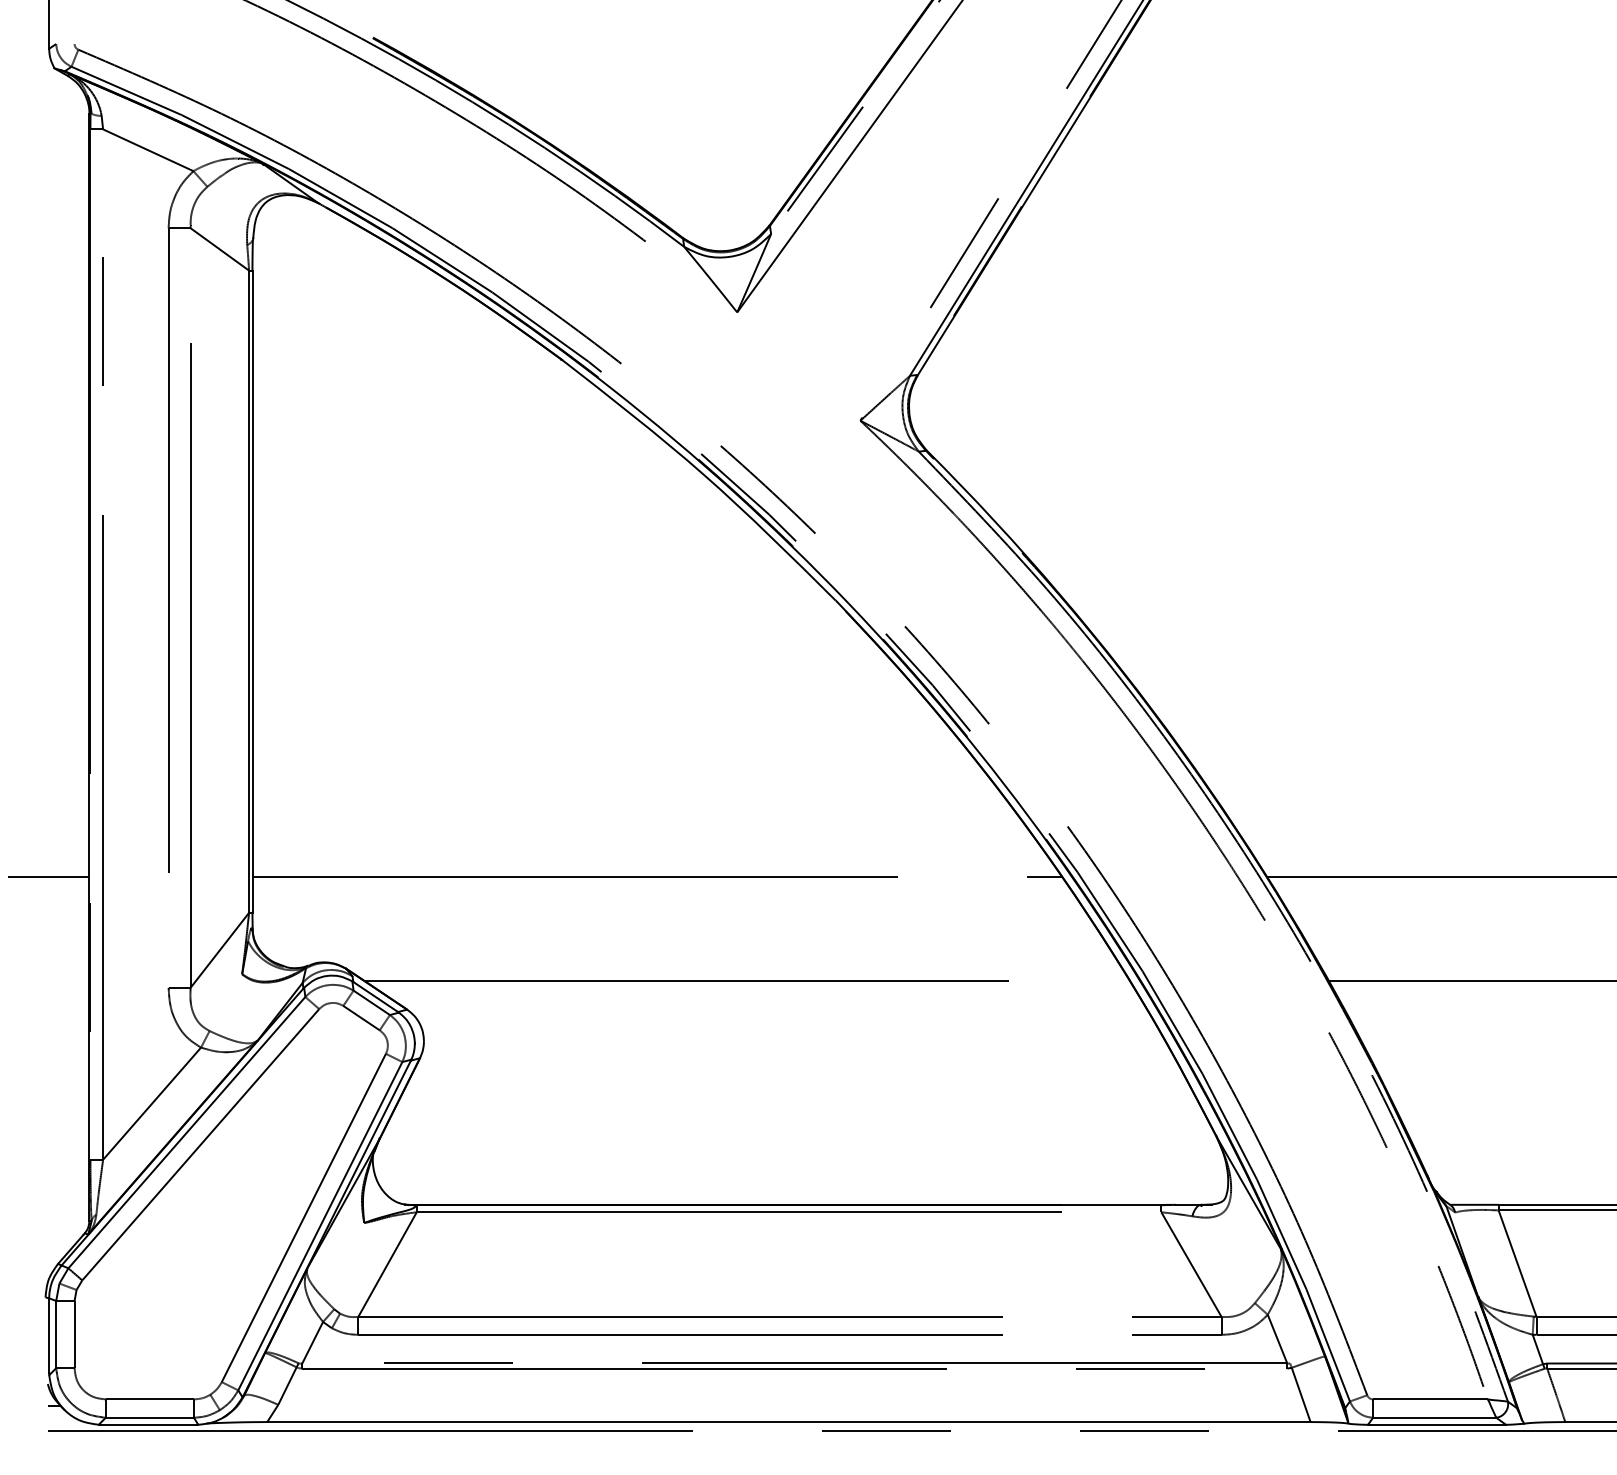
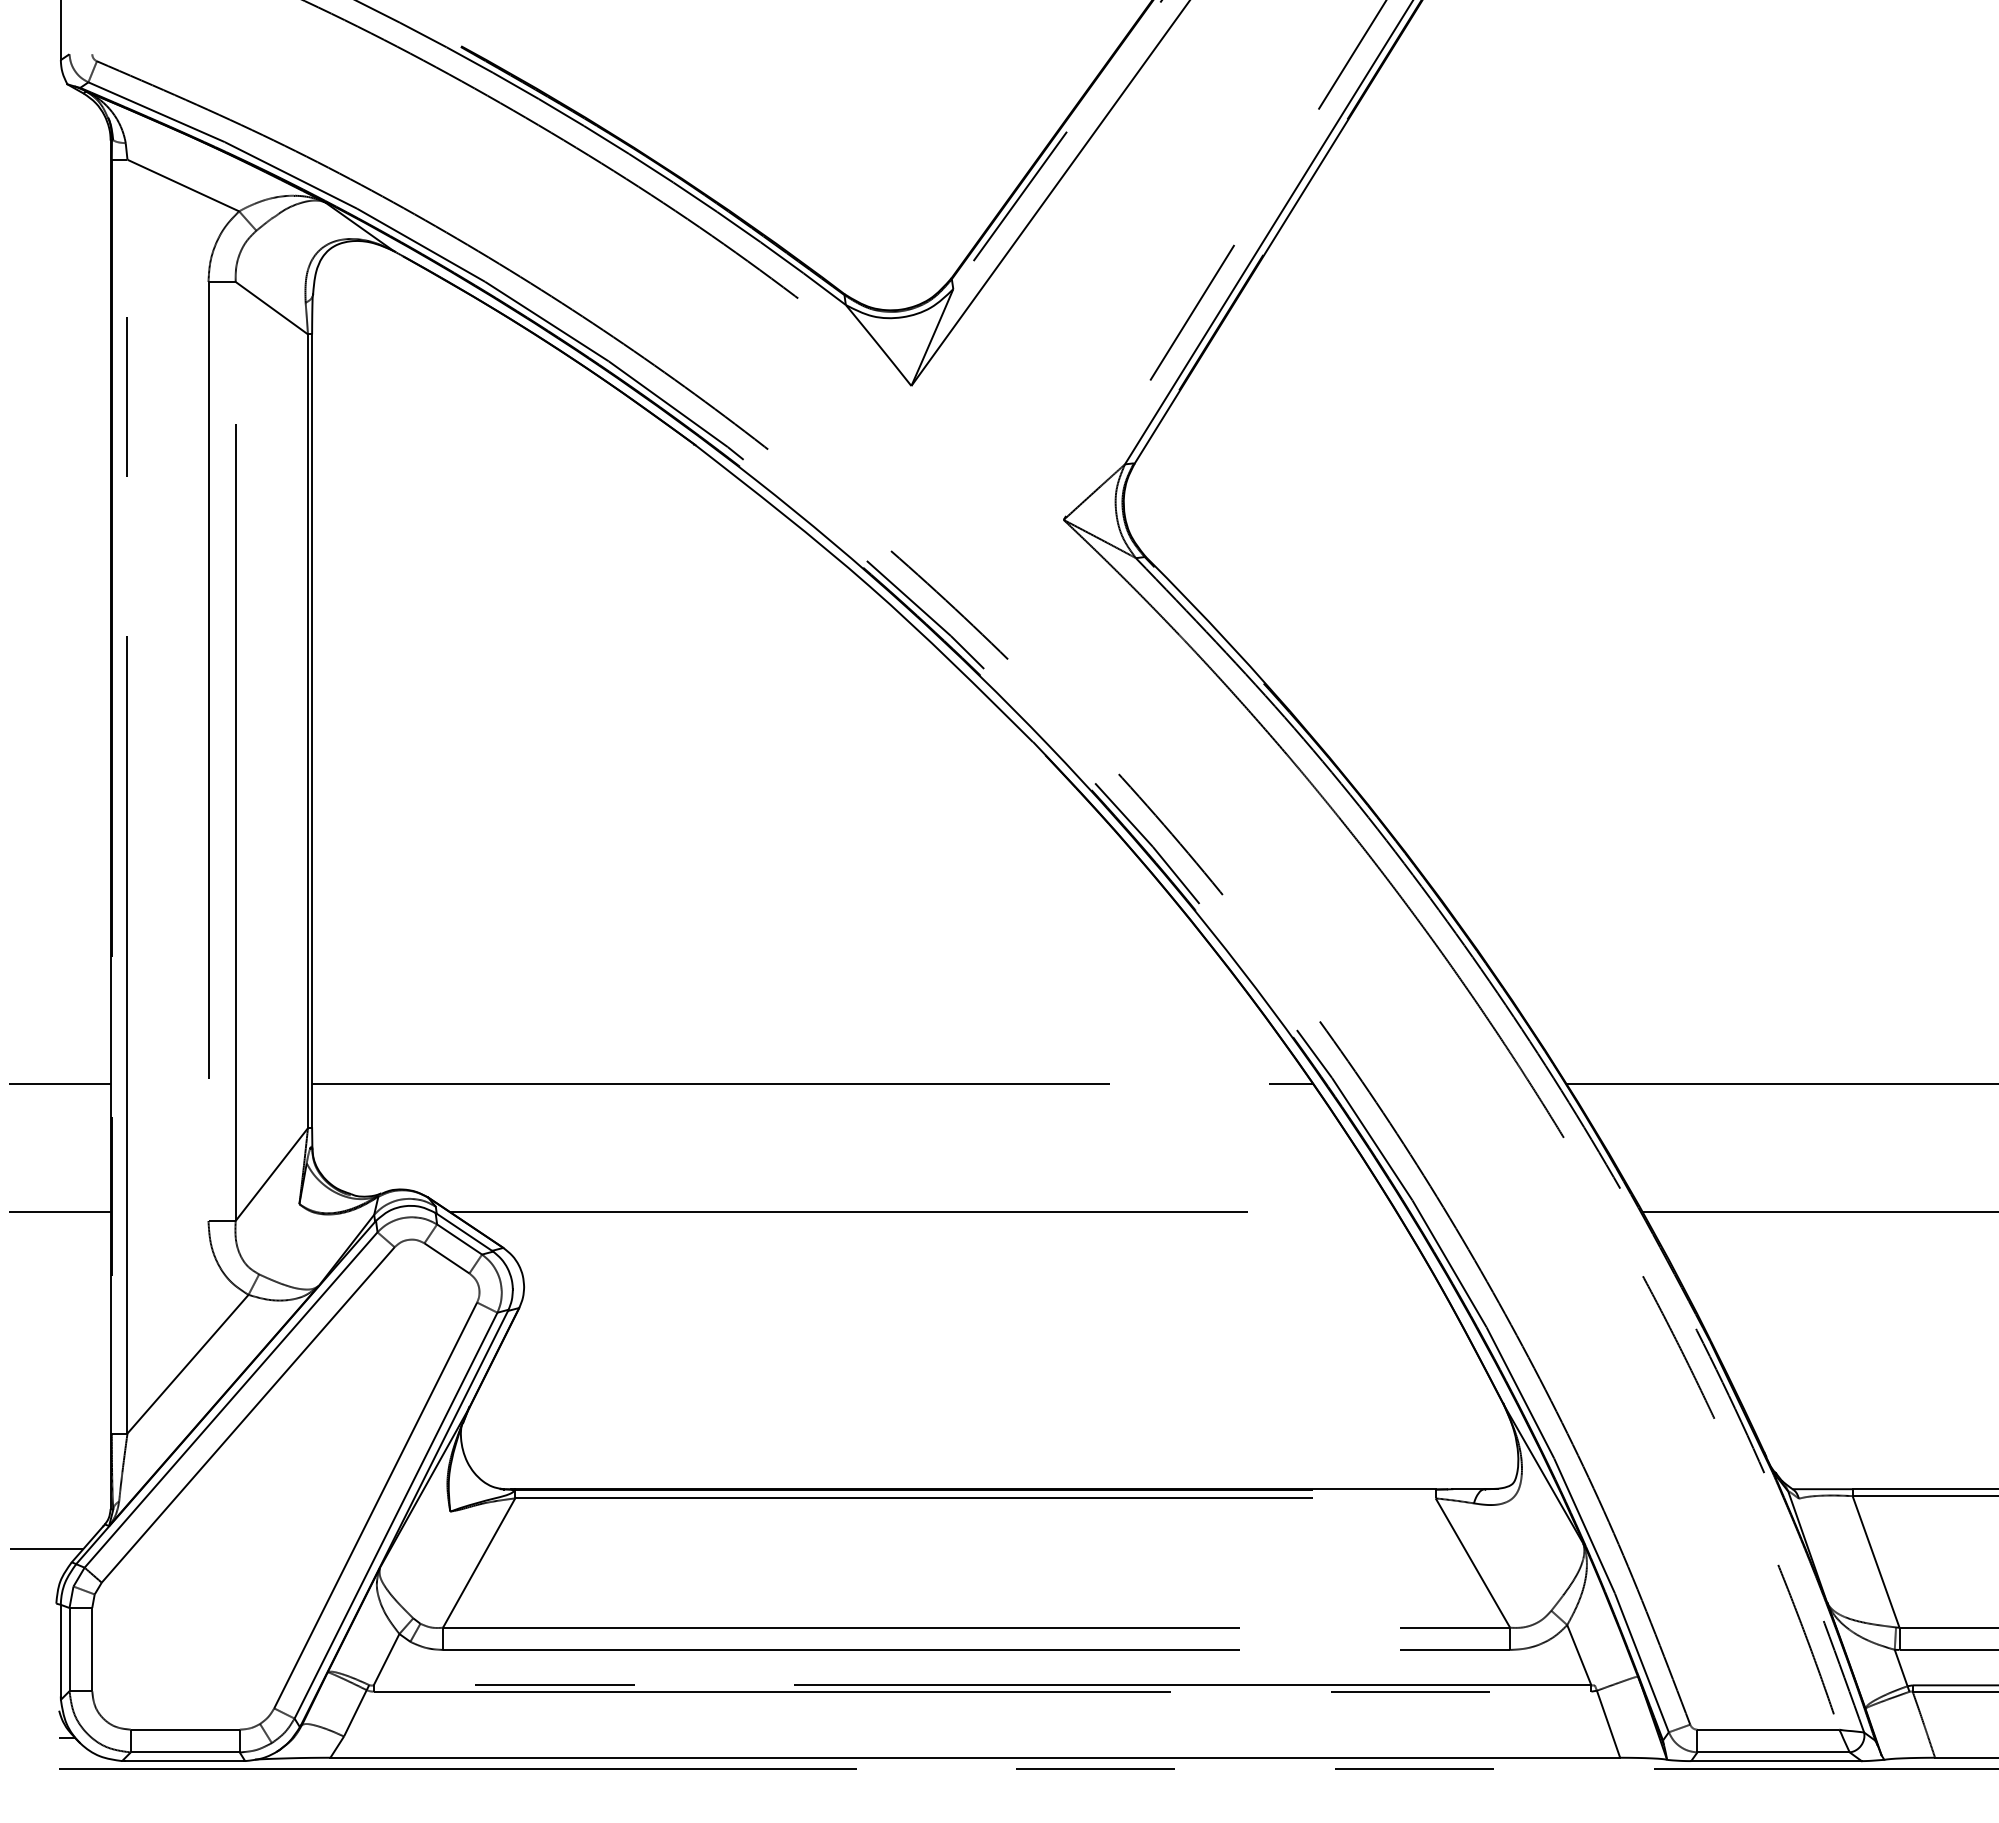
line: (48, 980) -> (59, 1211), added
line: (37, 1253) -> (46, 1549), added

